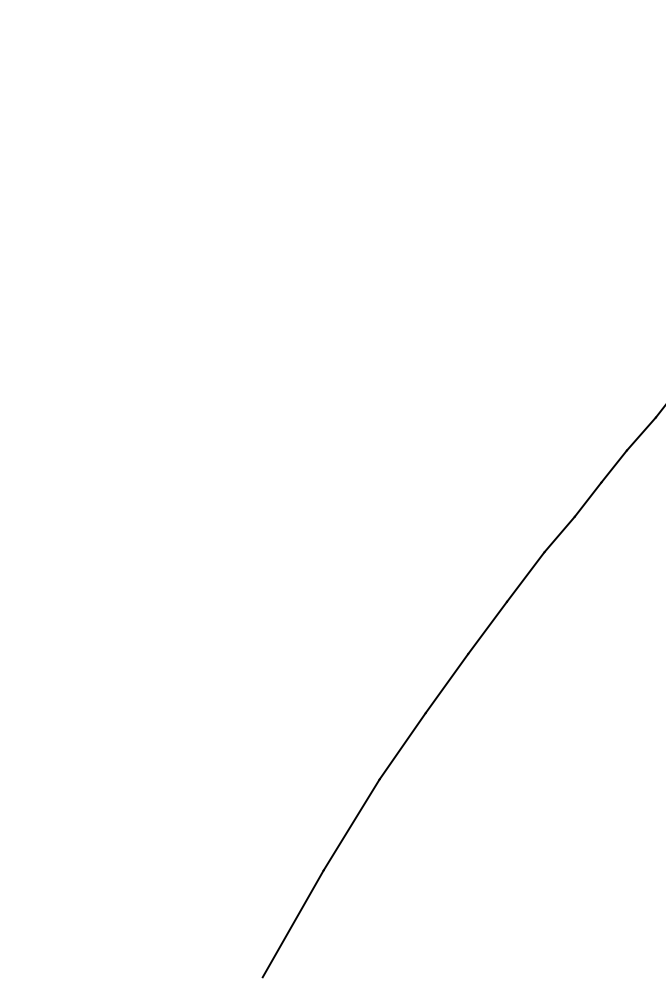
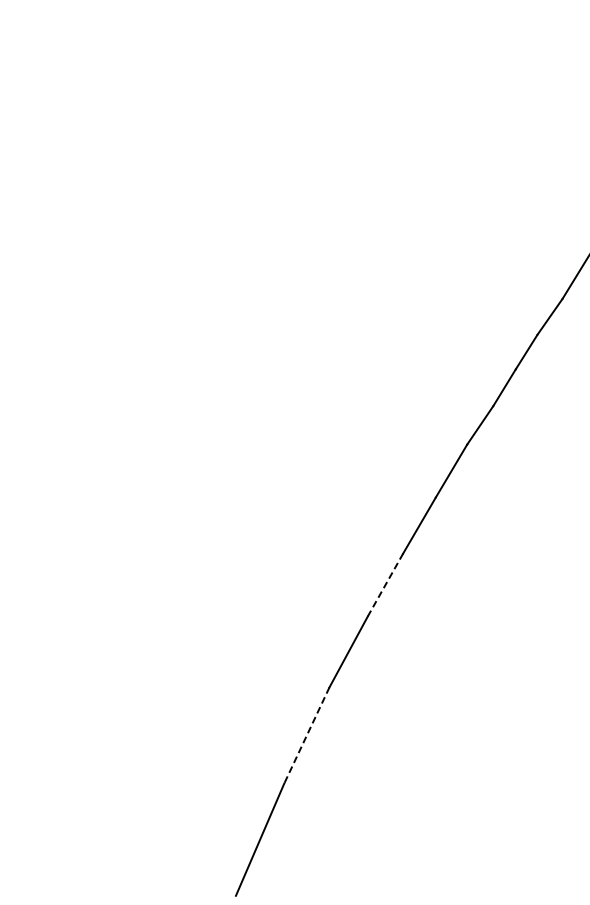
line: (446, 683) -> (385, 585), solid -> dashed
line: (351, 825) -> (306, 735), solid -> dashed

